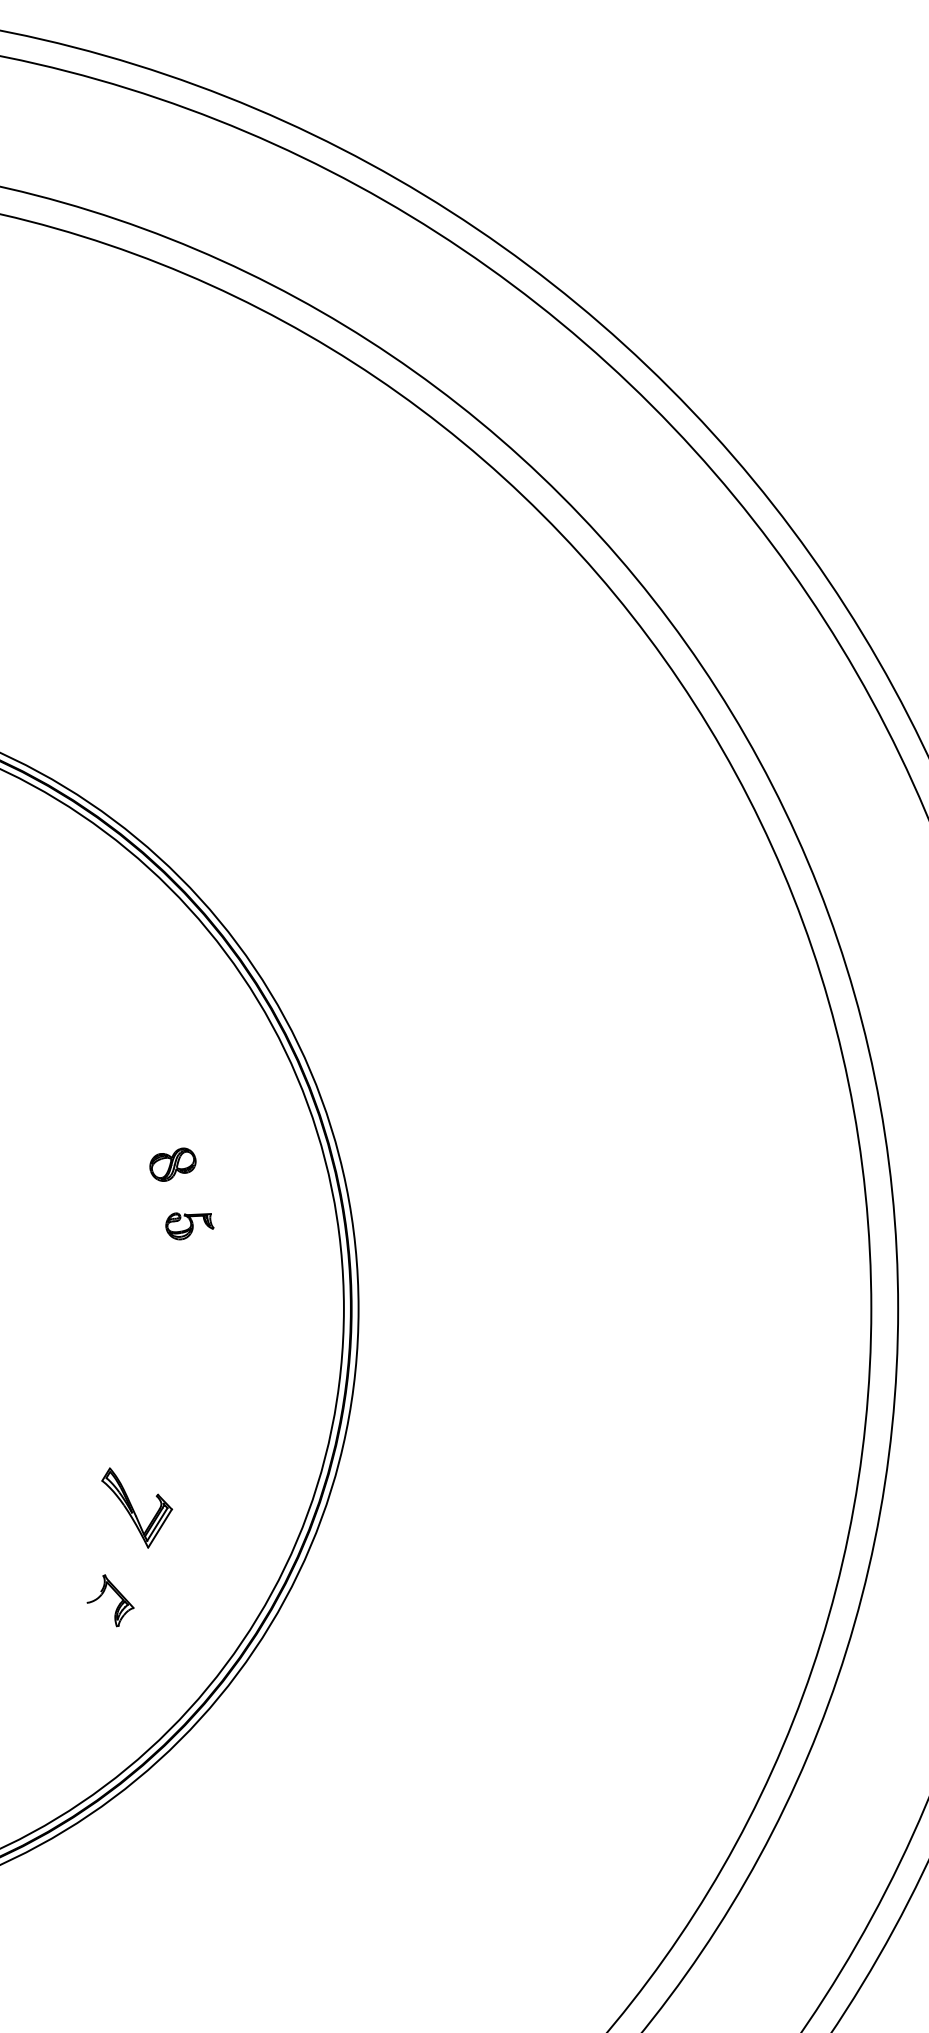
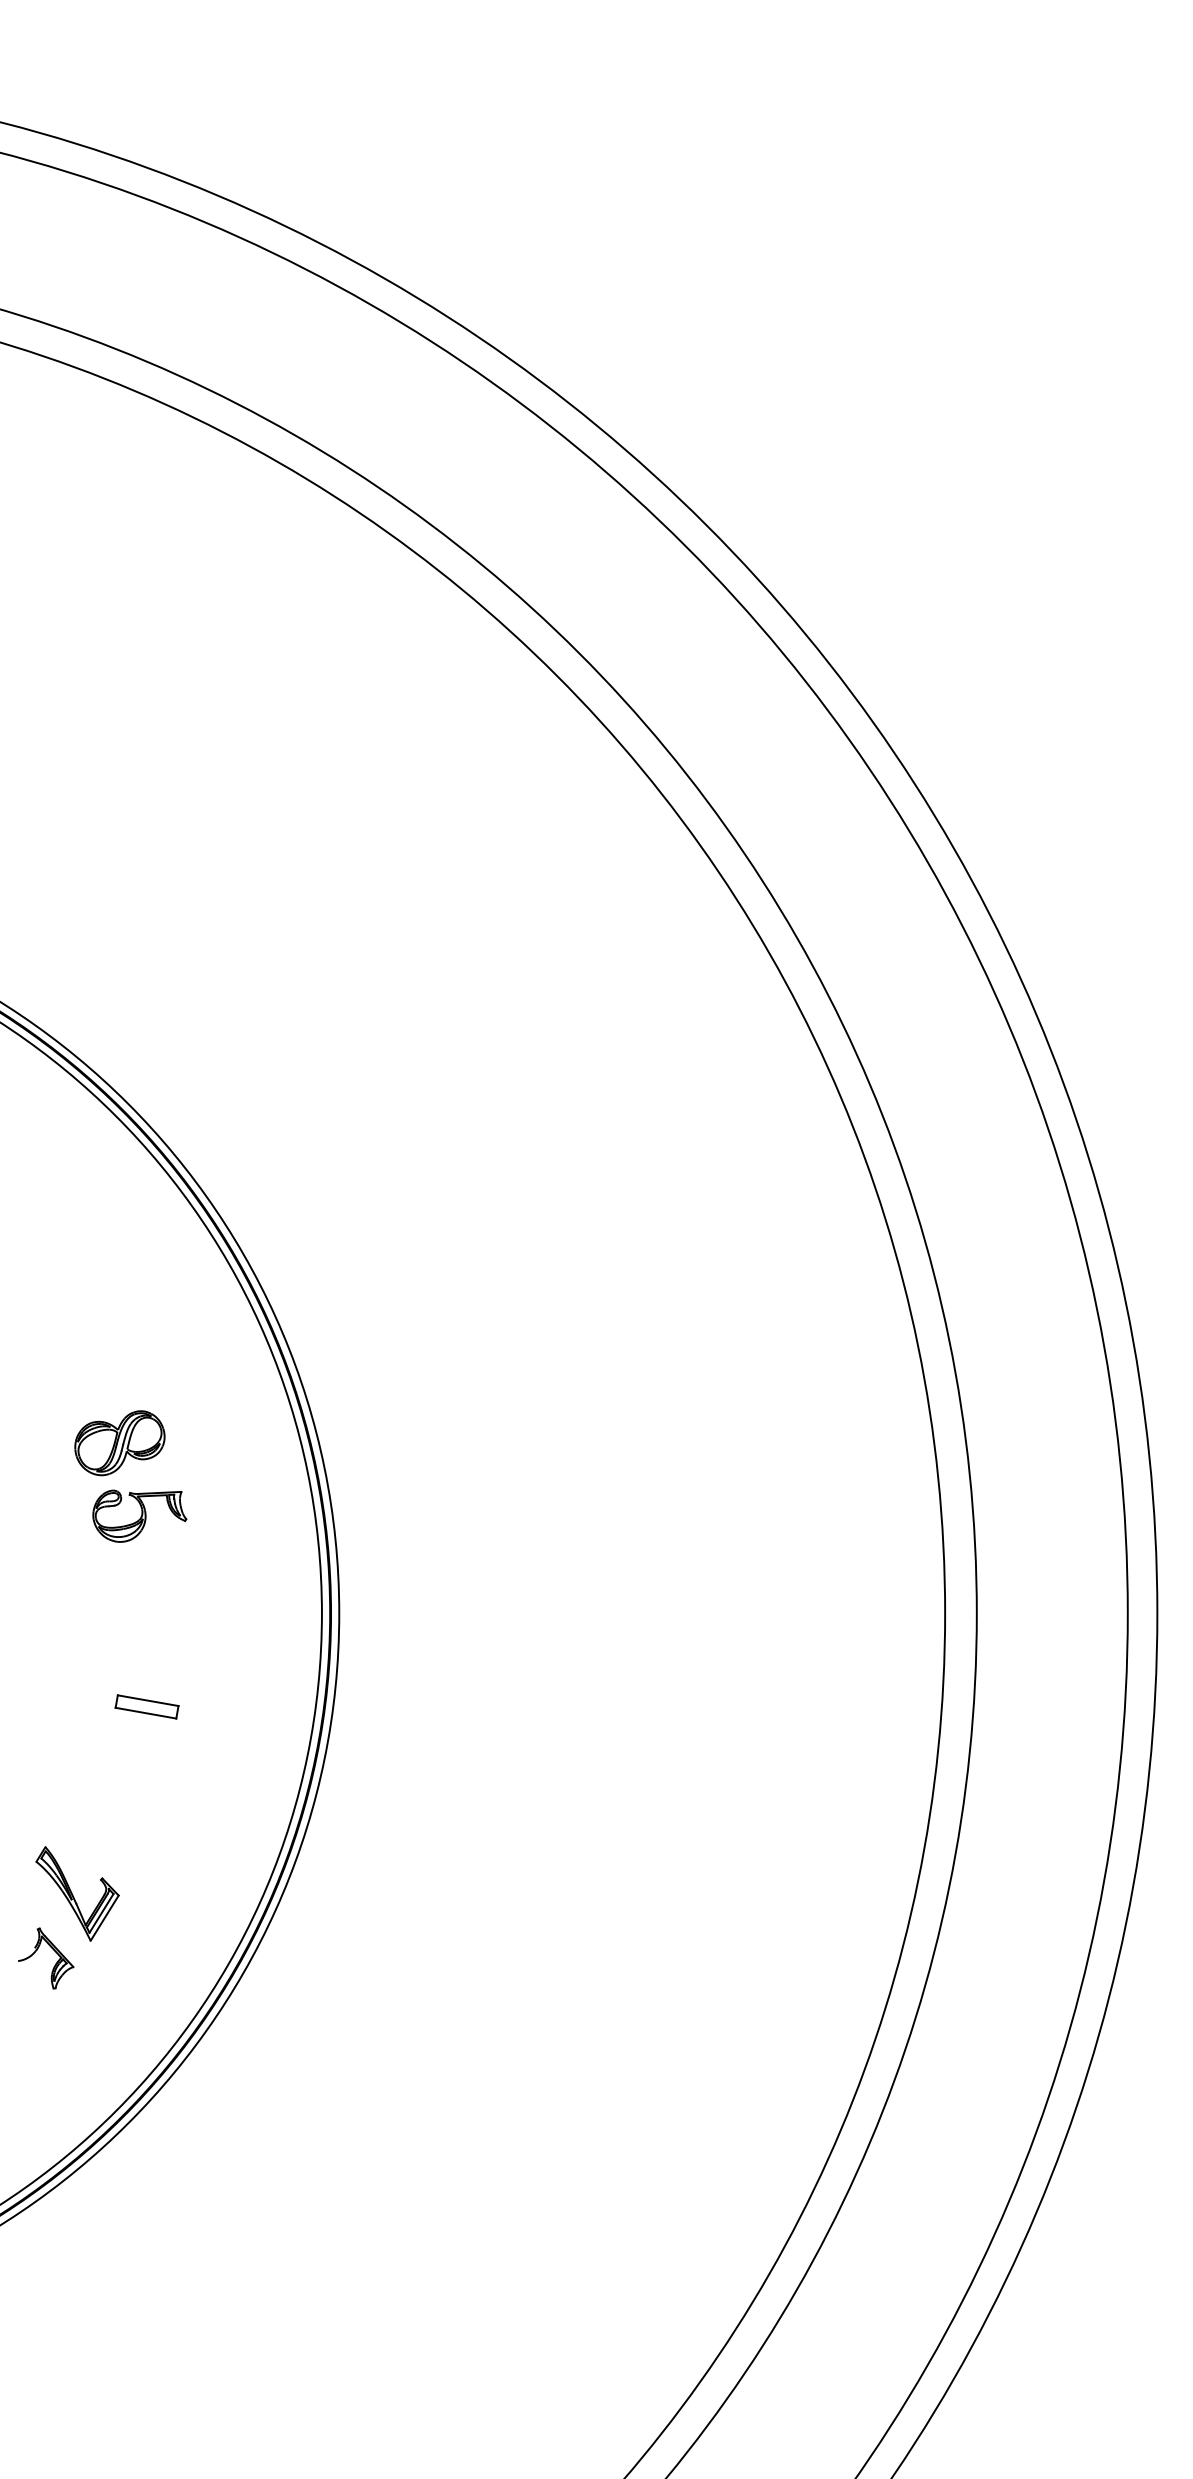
part: (172, 1164) -> (119, 1443), size x1.67
part: (189, 1225) -> (139, 1515), size x1.67
part: (195, 1387) -> (146, 1706), added
part: (137, 1507) -> (77, 1893), moved

